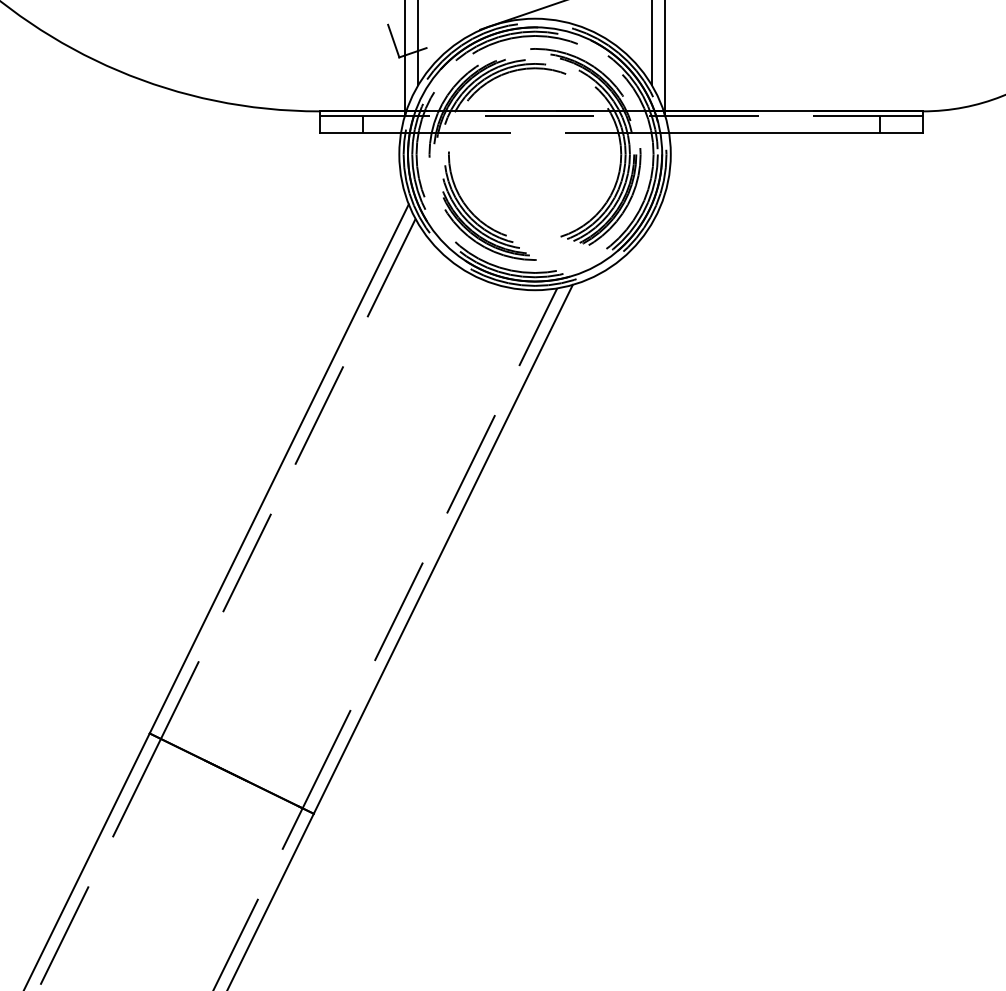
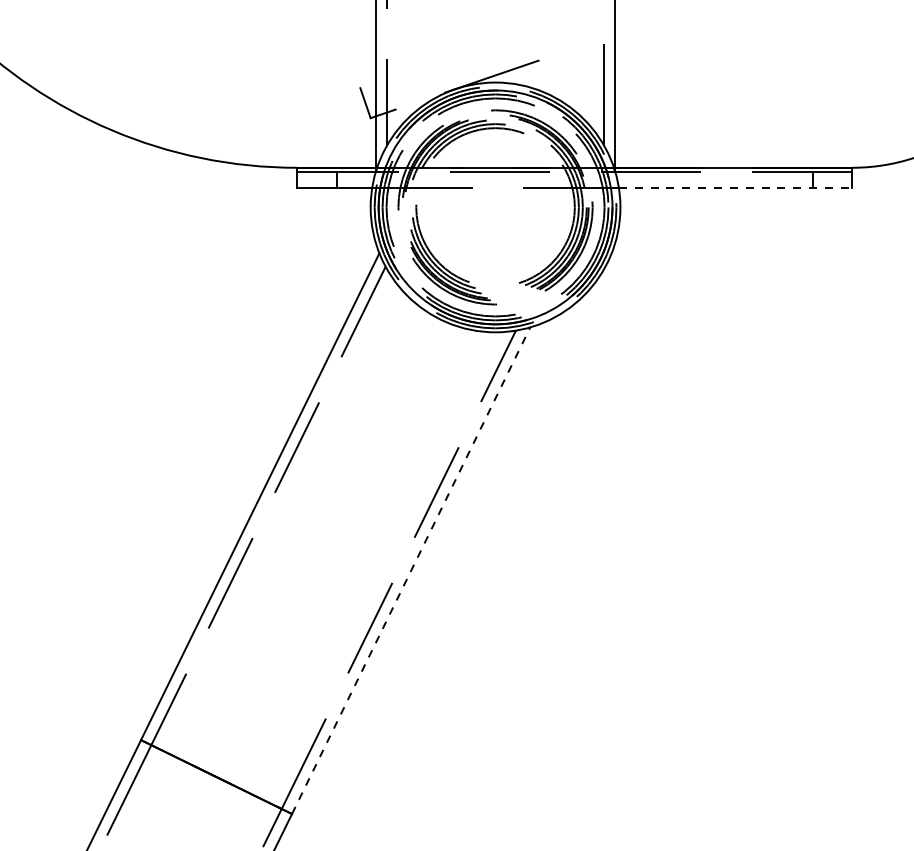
line: (795, 132) -> (735, 187), solid -> dashed
line: (443, 548) -> (411, 569), solid -> dashed

